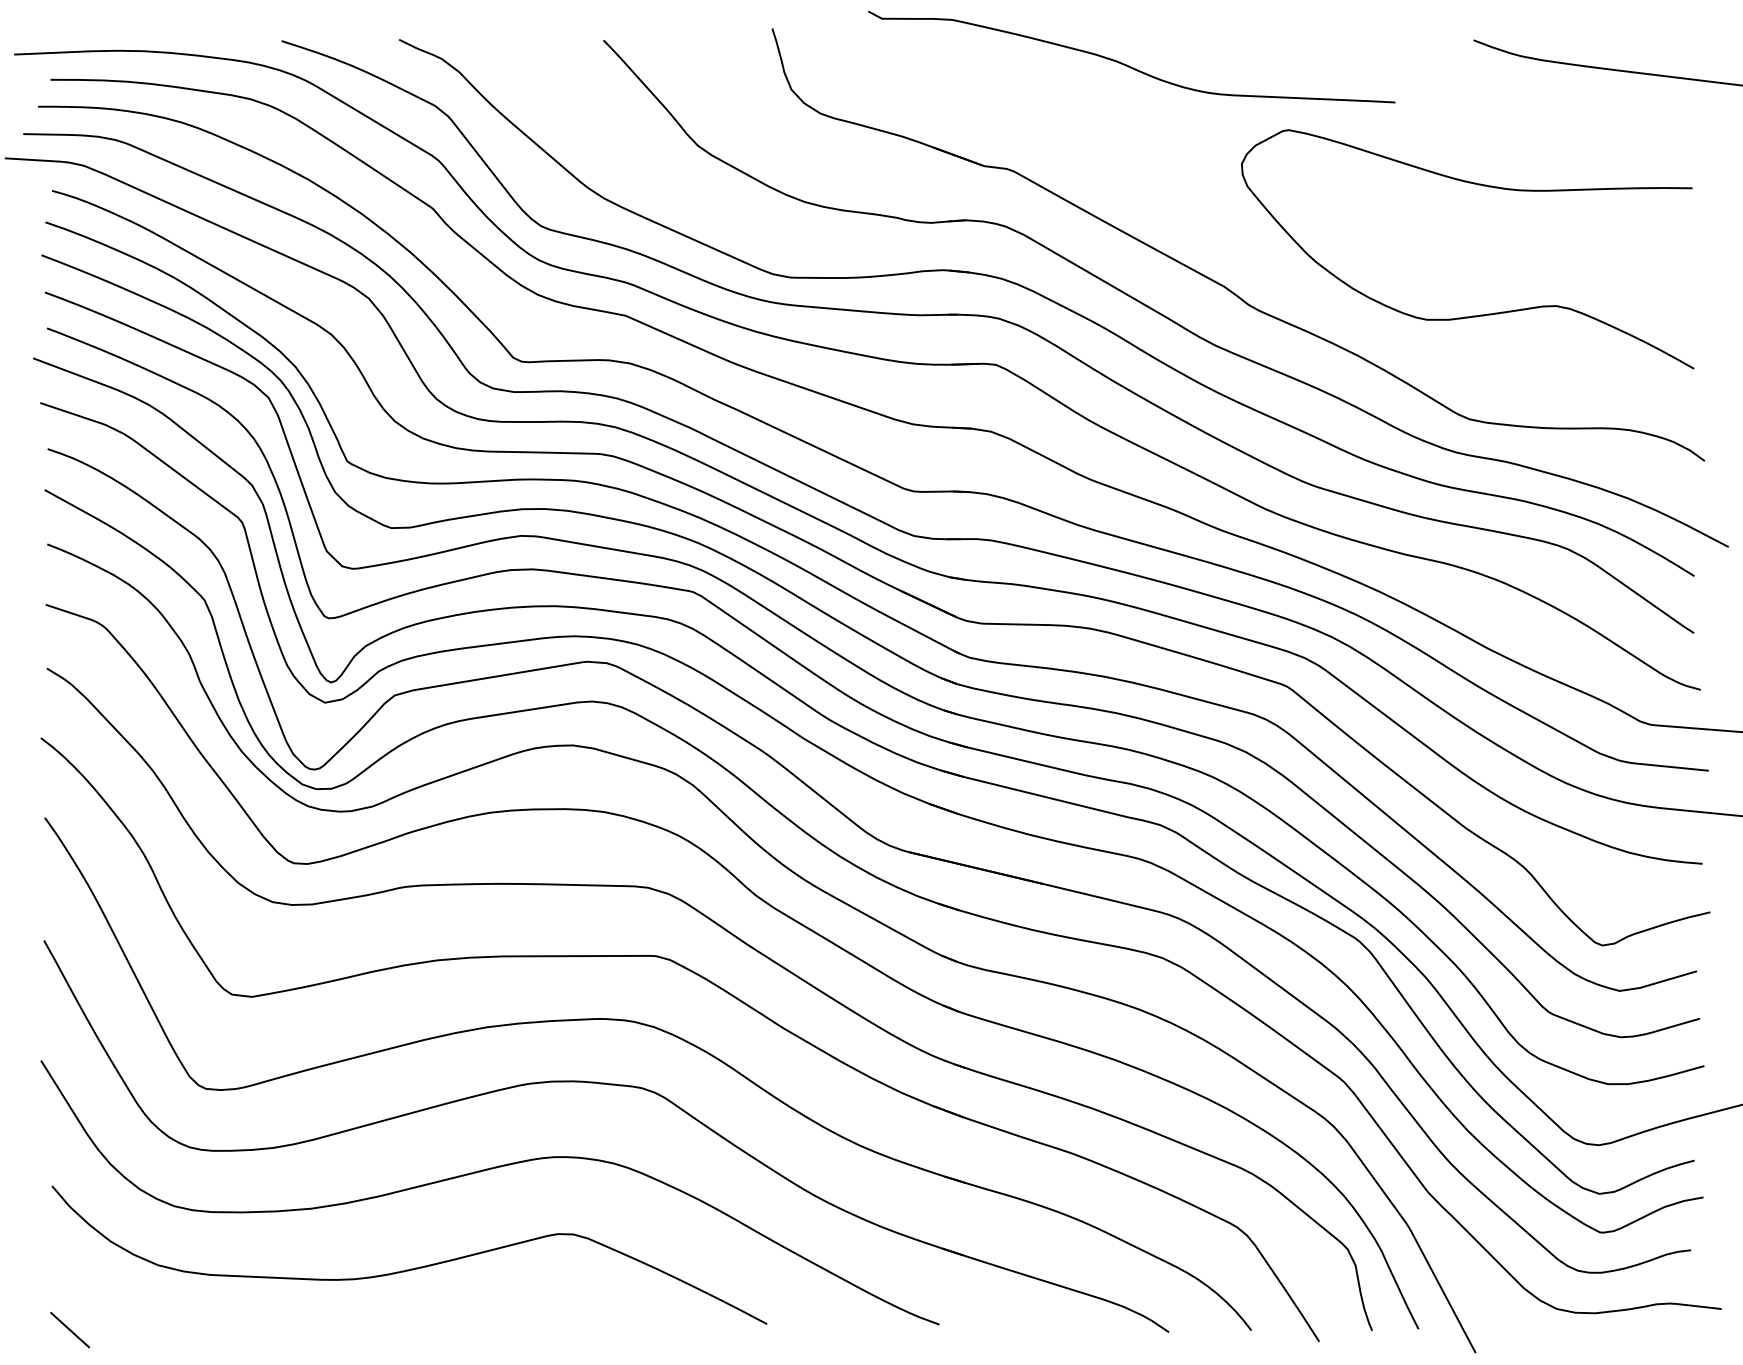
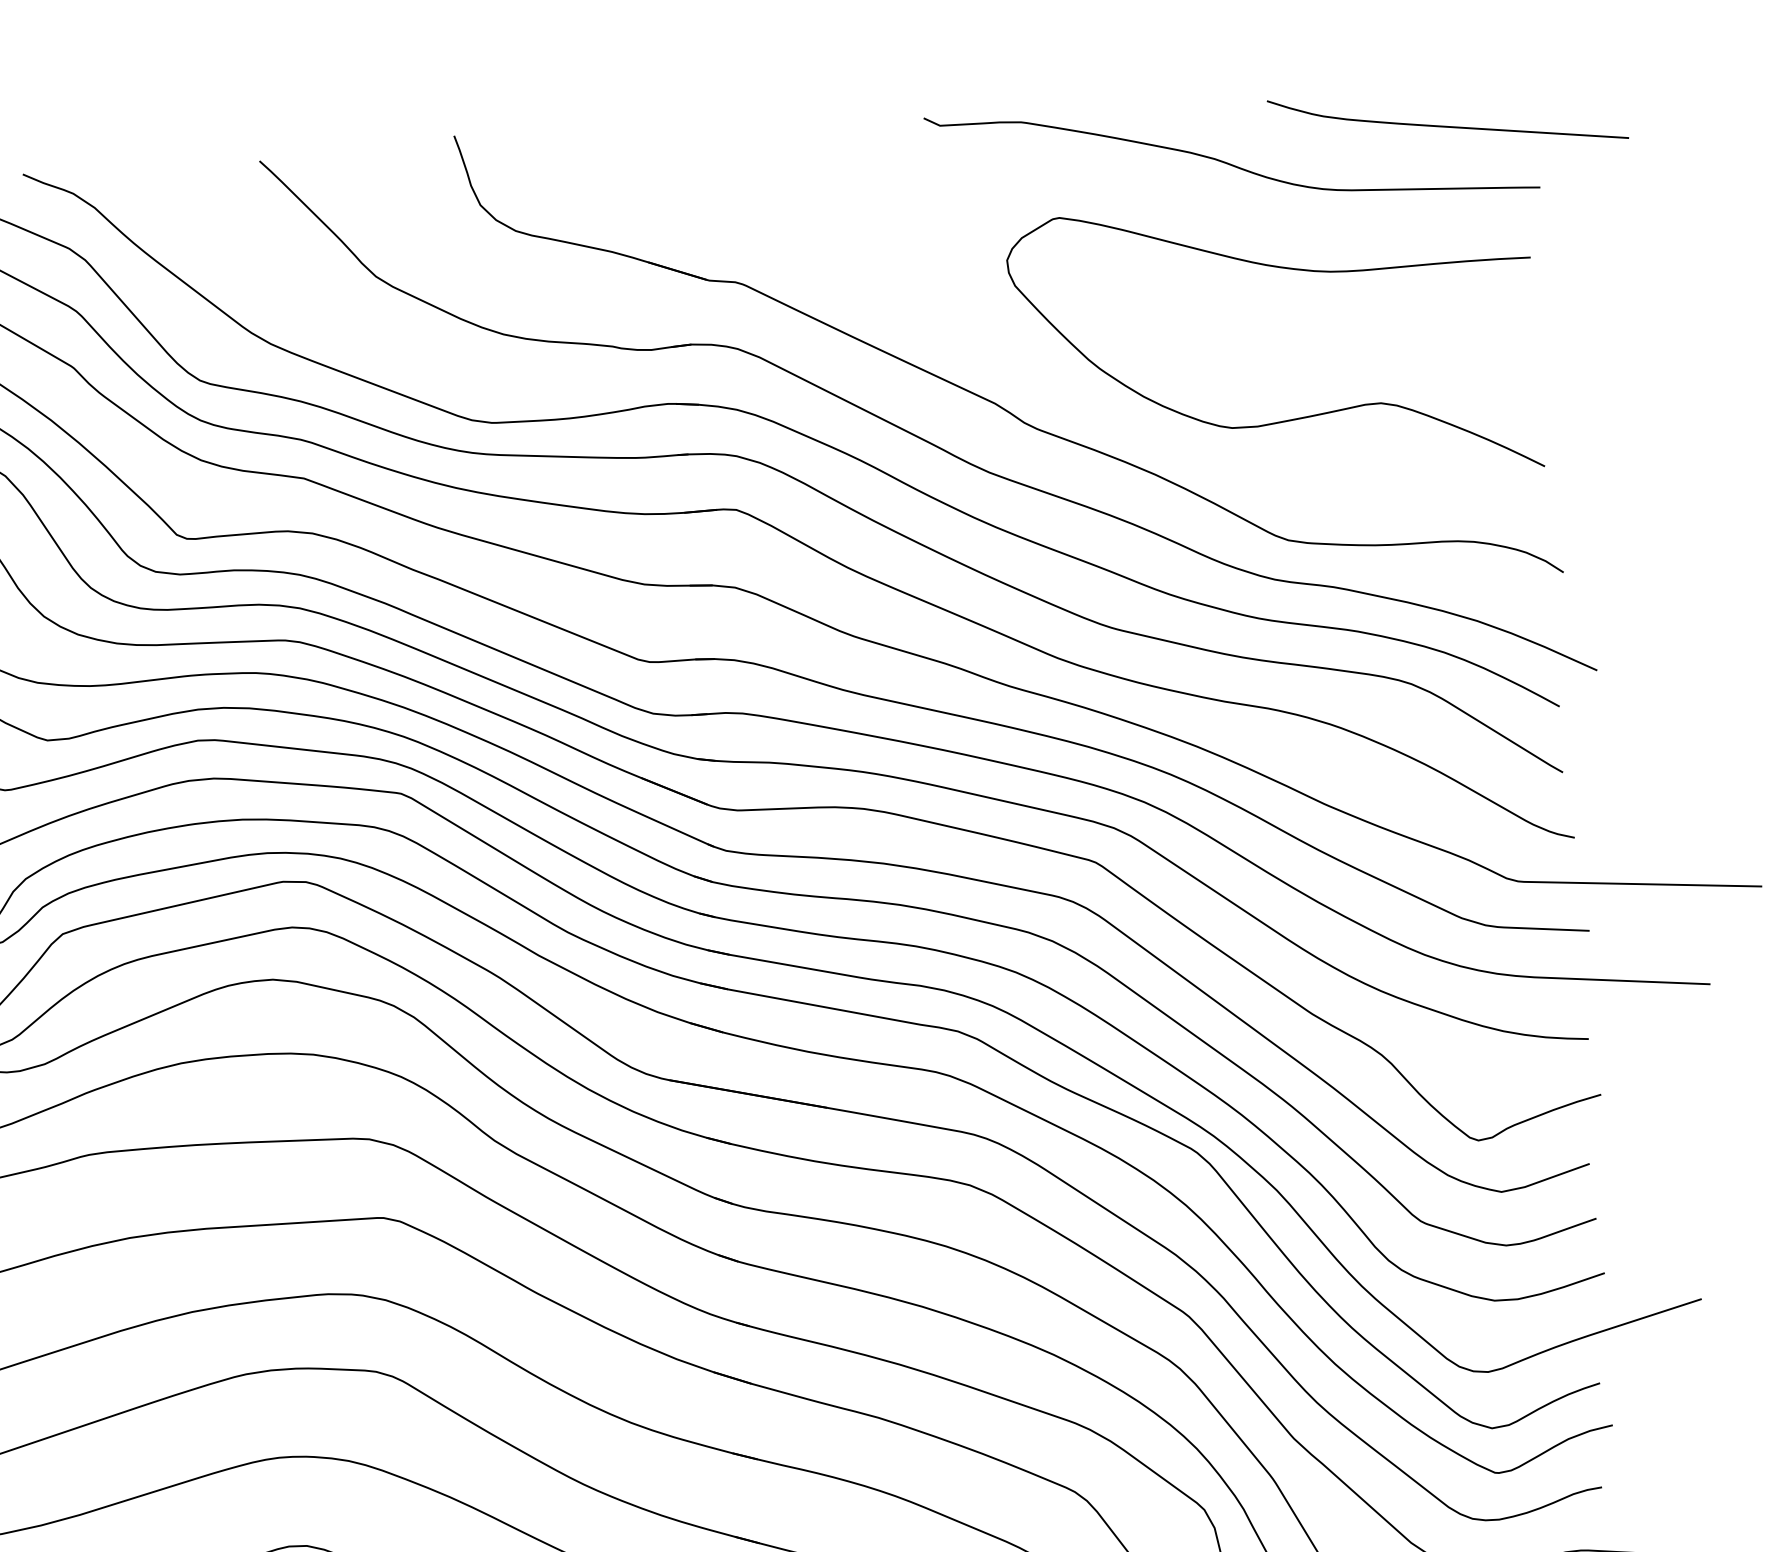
curve: (1127, 64) -> (1227, 161), moved

